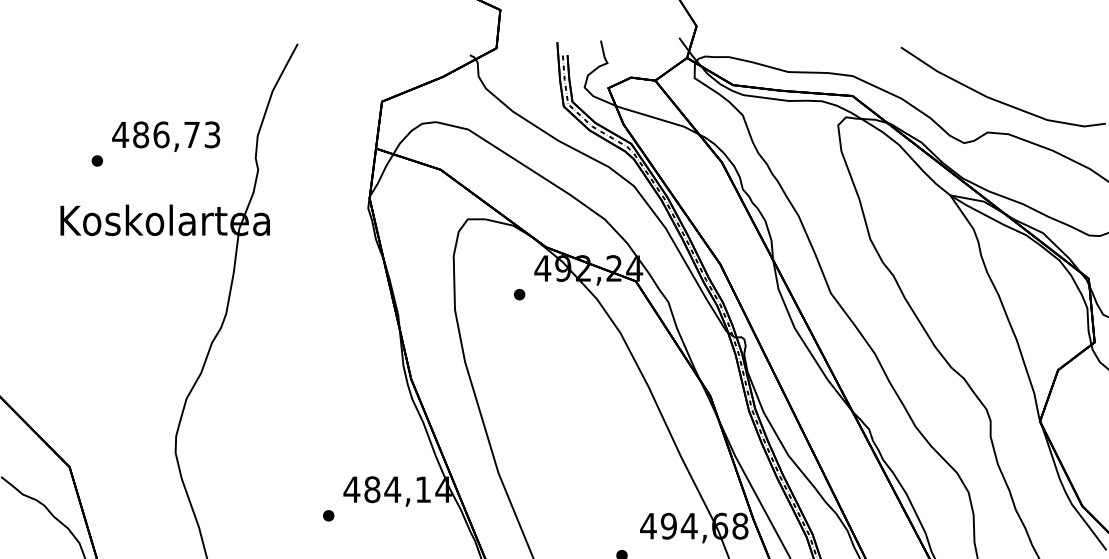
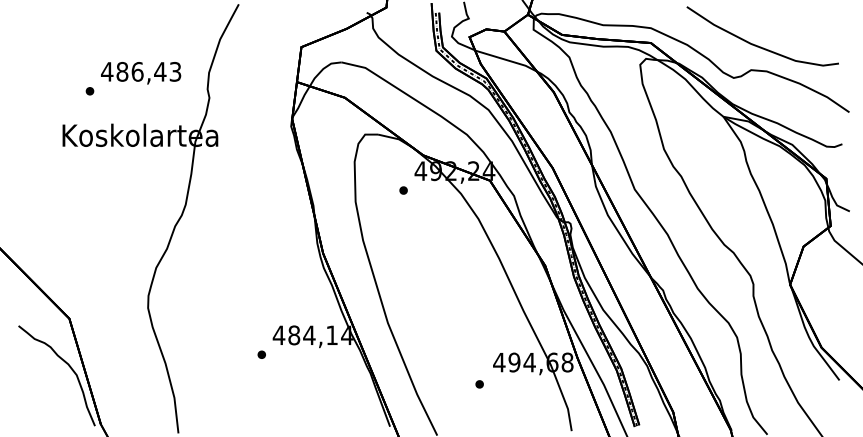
text: (192, 134) -> (160, 71), 486,73 -> 486,43

